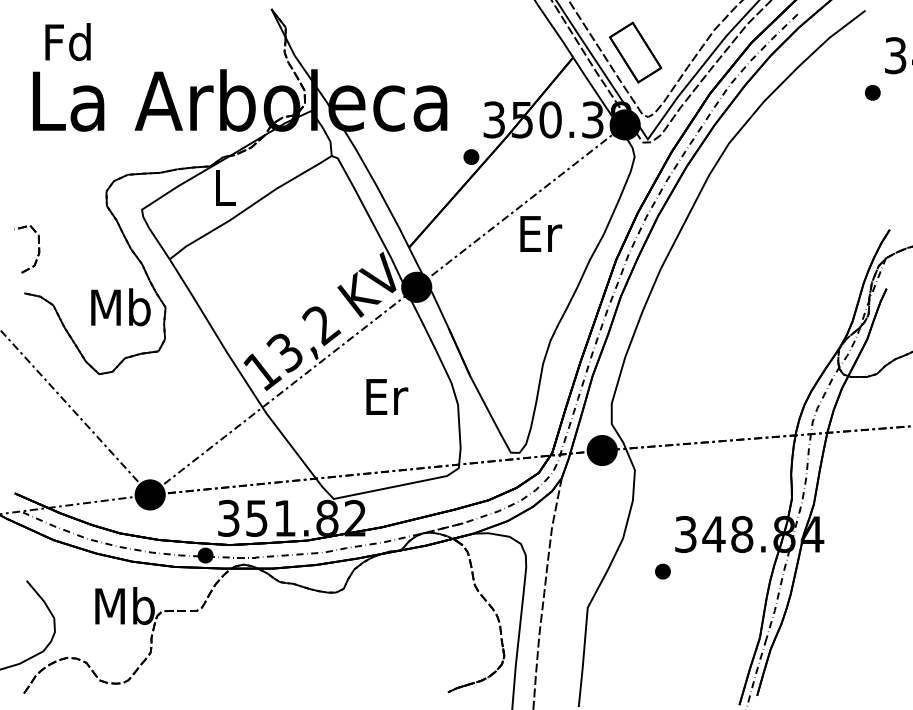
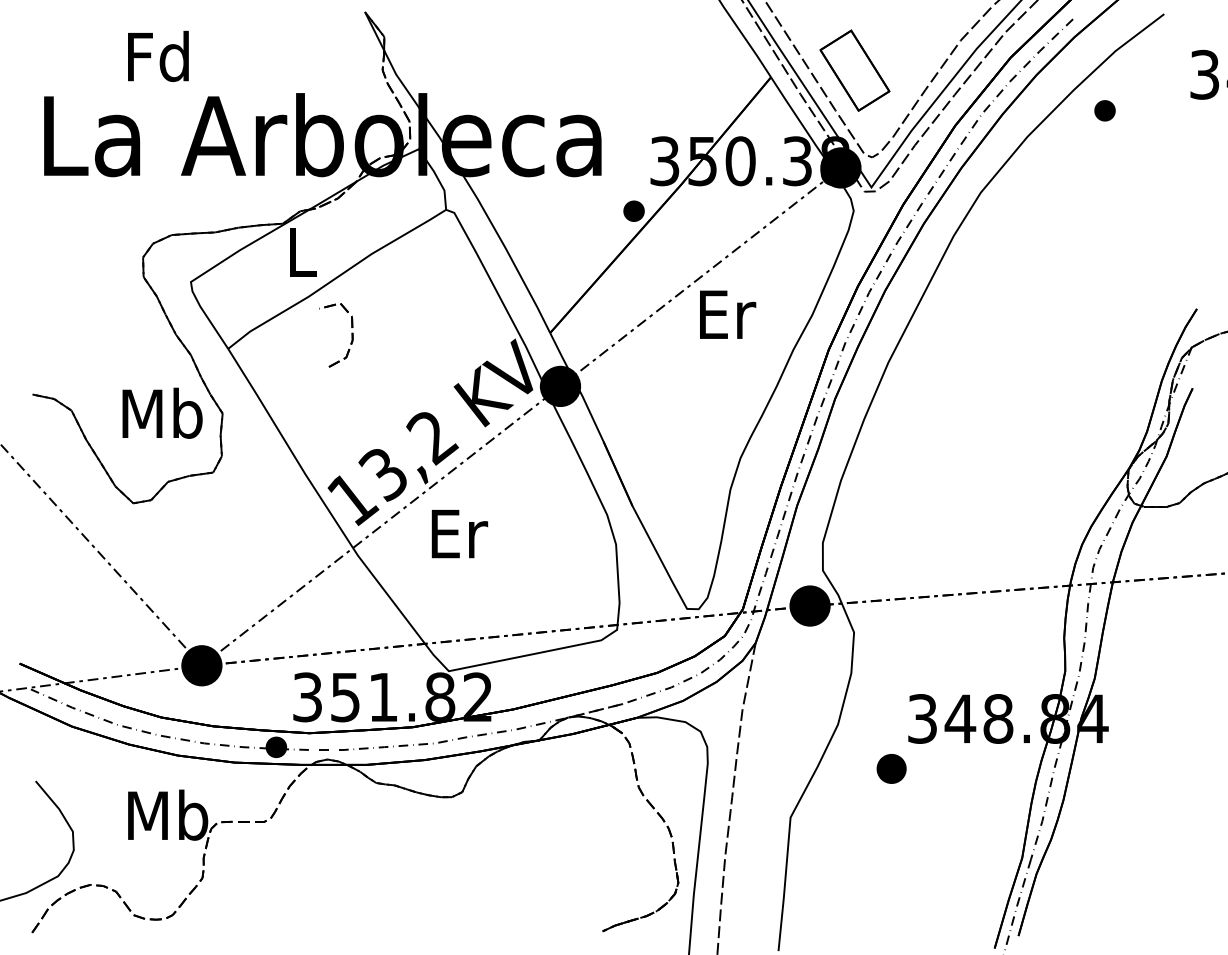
text: (68, 41) -> (158, 55), moved
part: (872, 92) -> (1104, 110), moved
part: (38, 249) -> (351, 335), moved
text: (387, 397) -> (459, 534), moved
part: (662, 571) -> (891, 768), size x1.4

